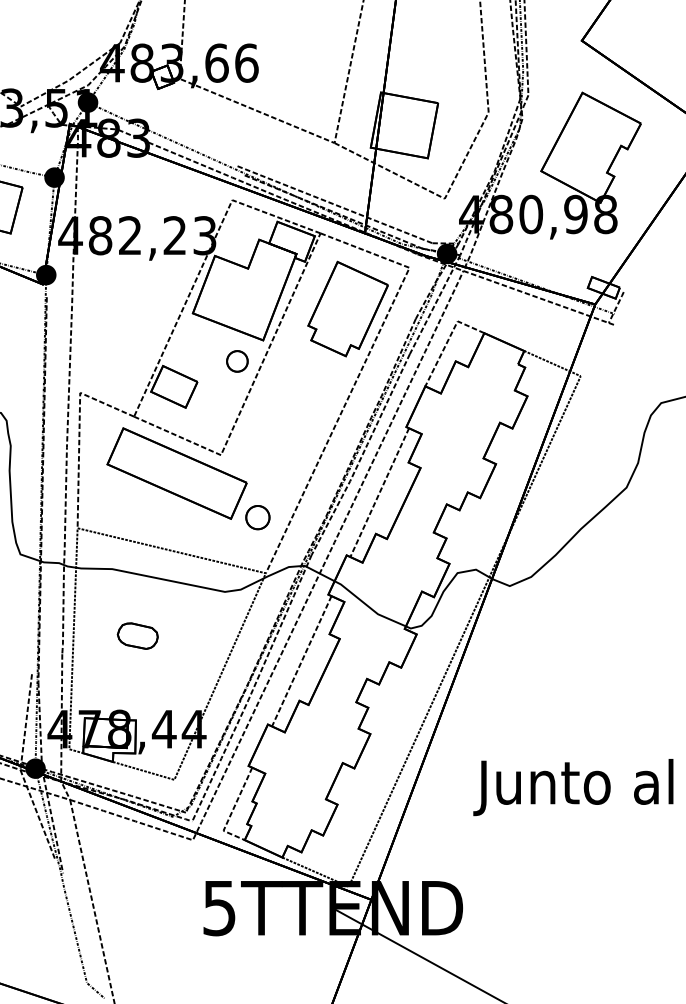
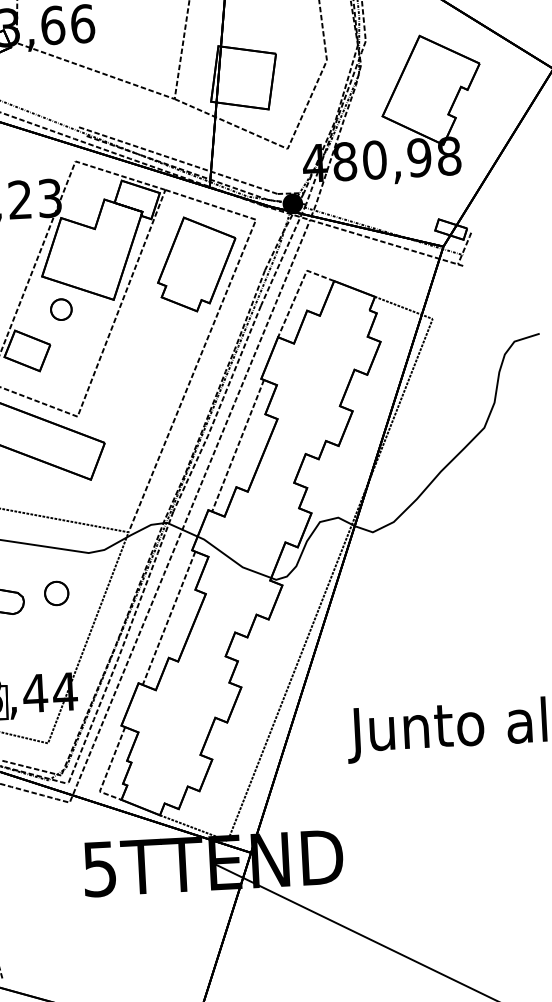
part: (237, 361) -> (61, 309), moved
part: (257, 517) -> (56, 593), moved

